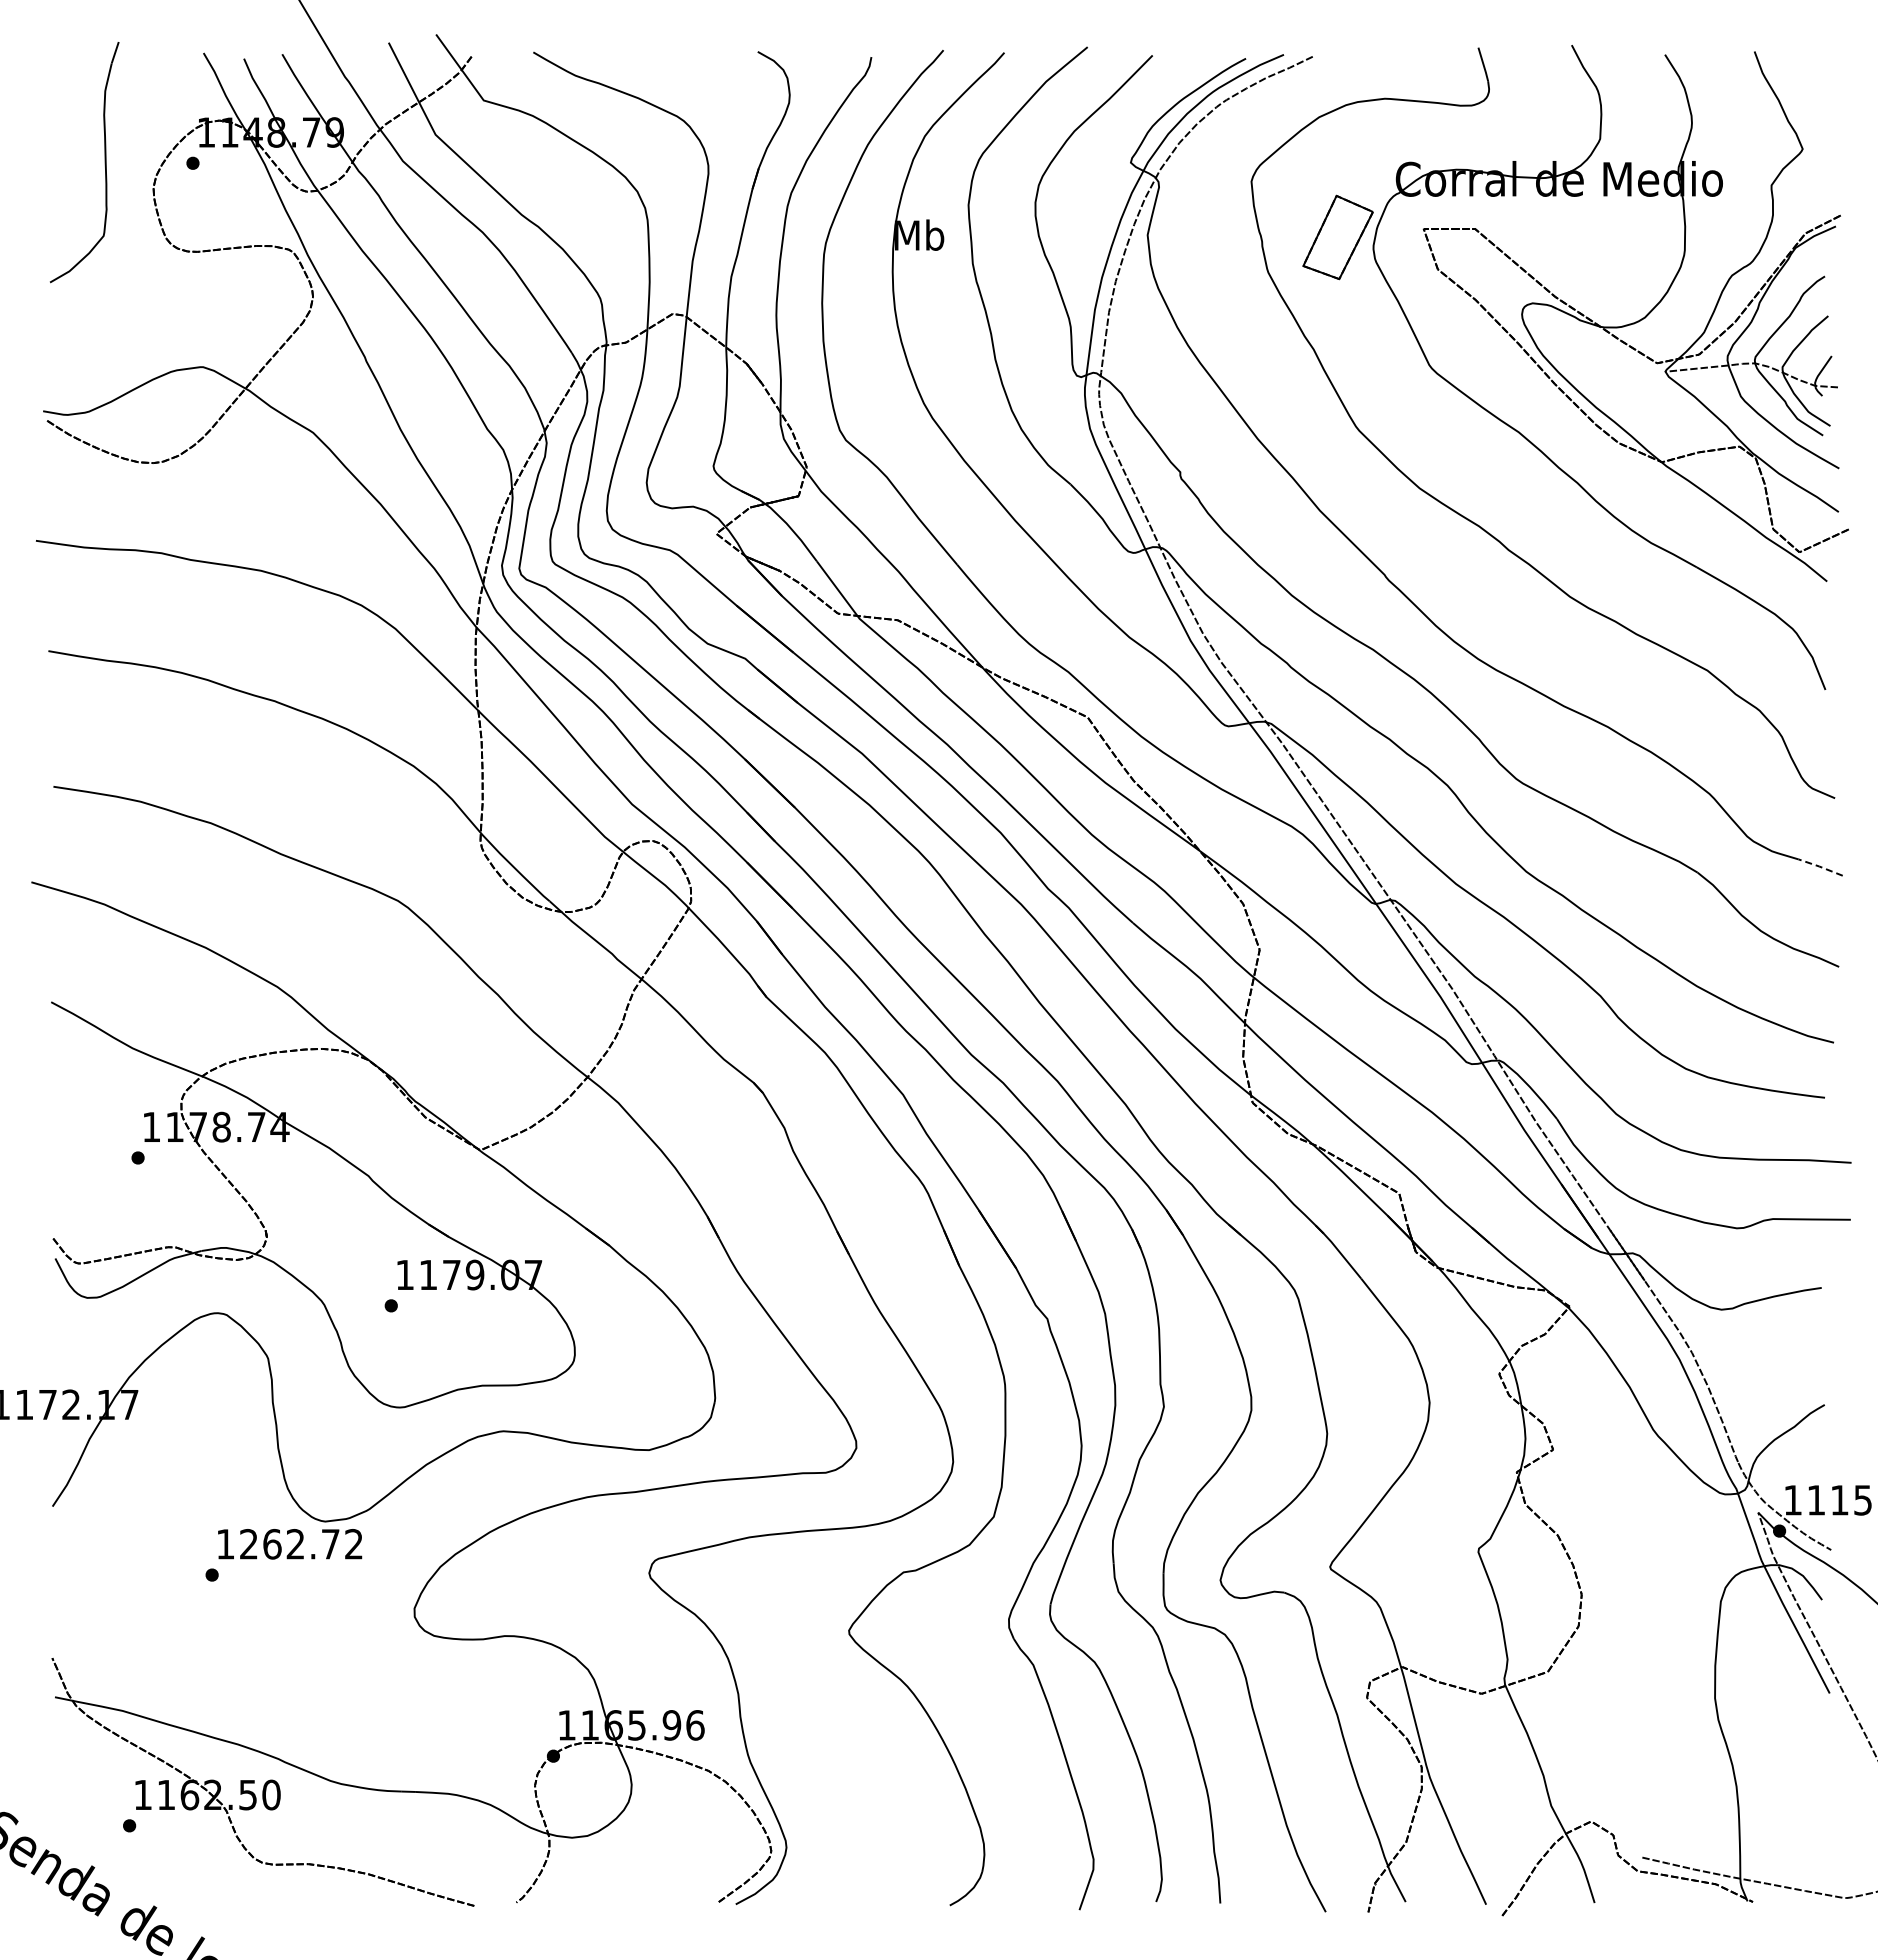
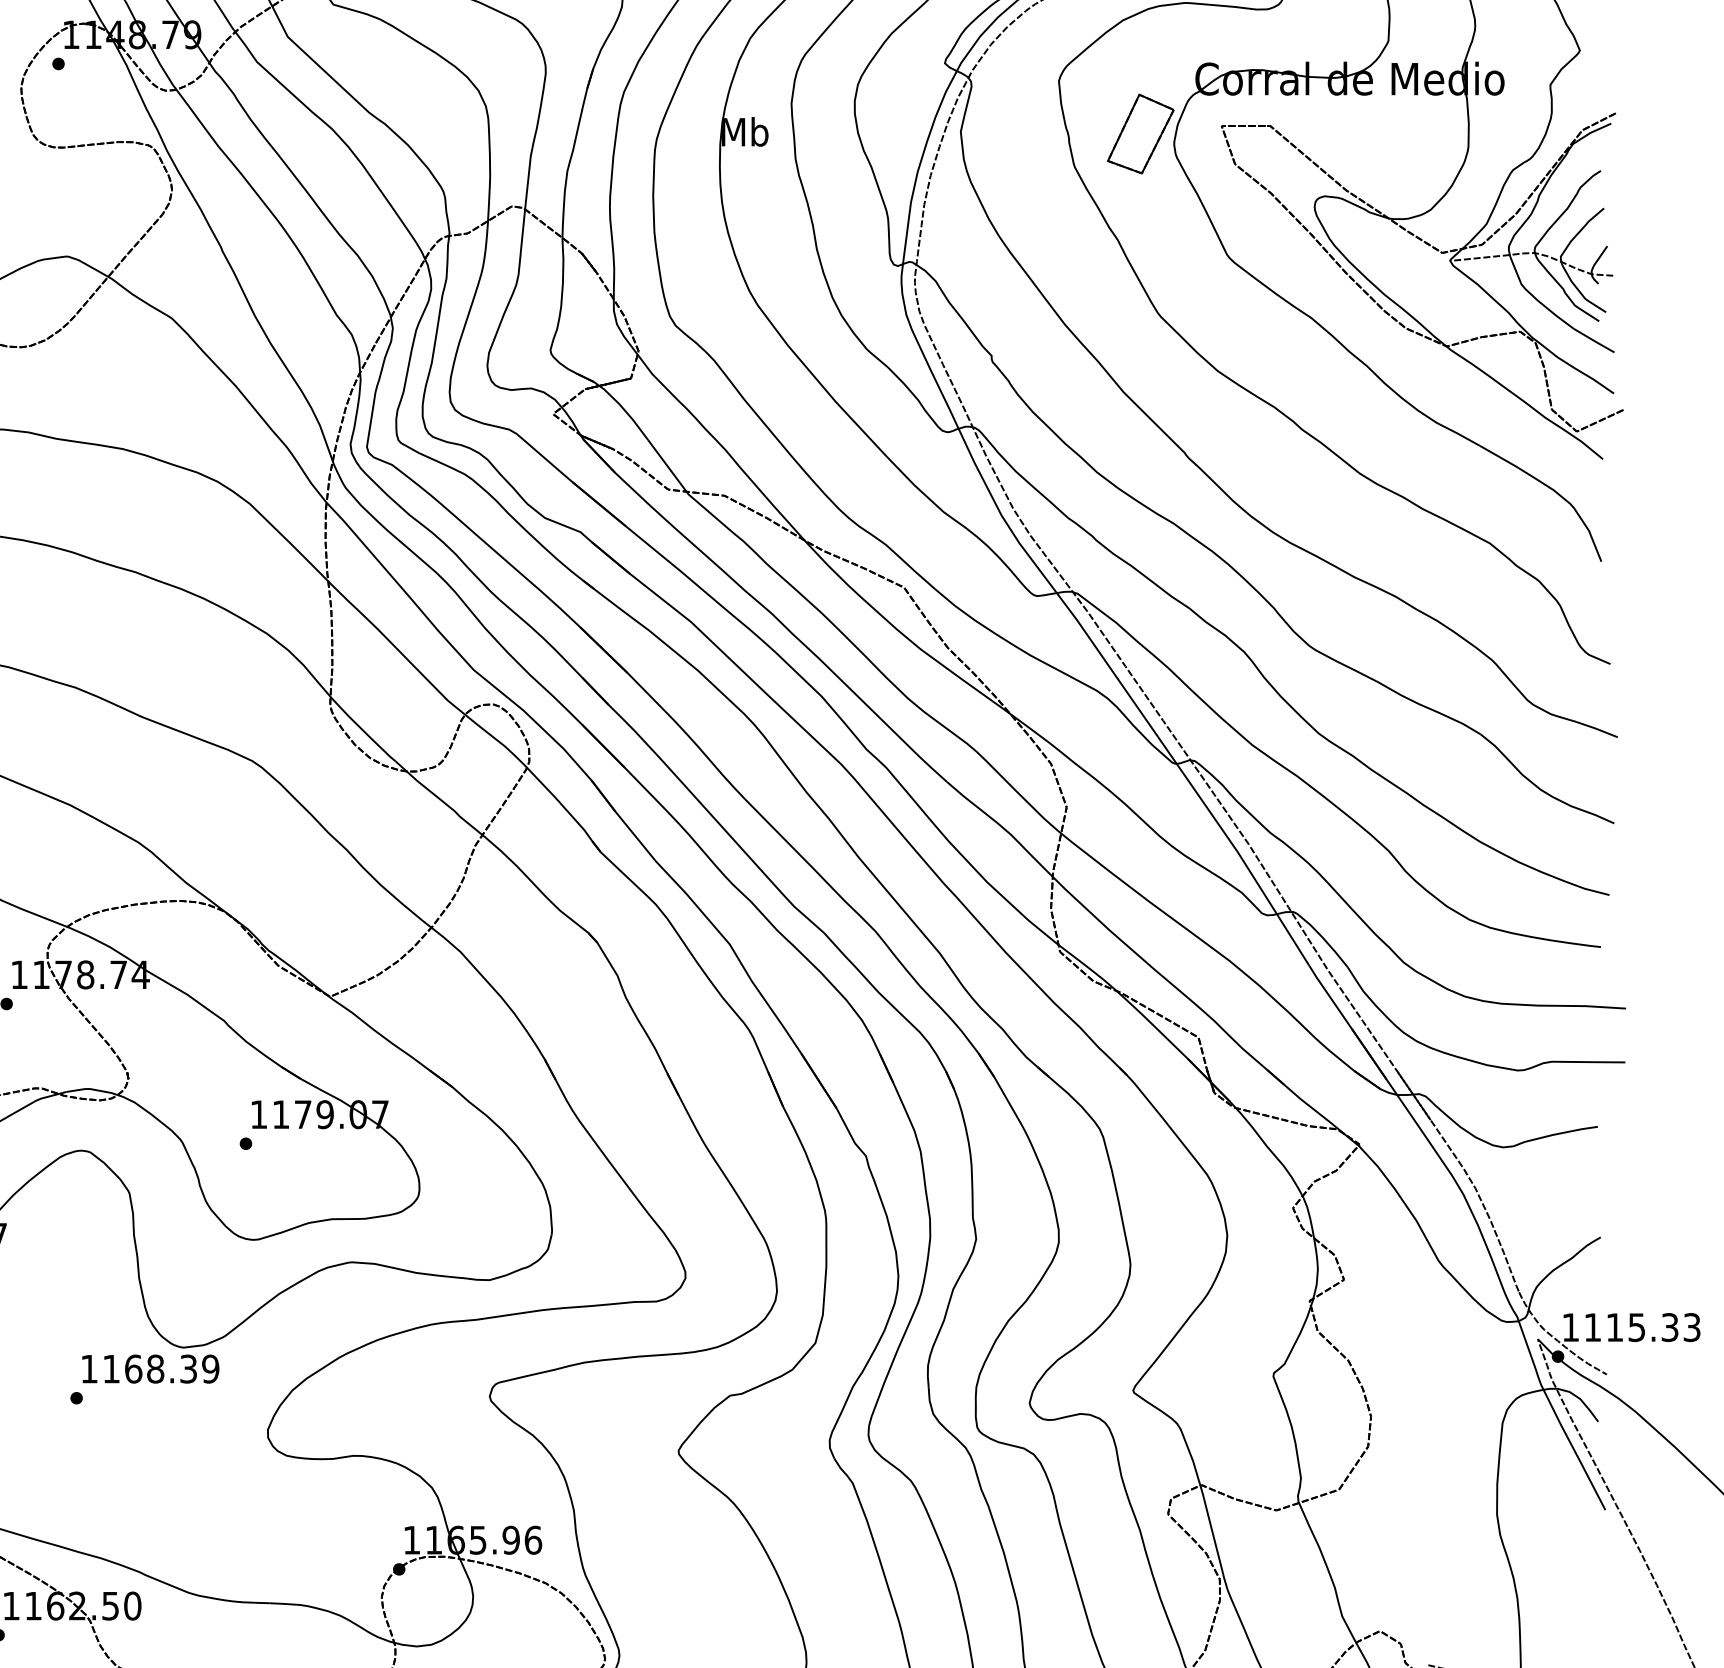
line: (1820, 866) -> (1596, 728), dashed -> solid
text: (301, 1544) -> (161, 1369), 1262.72 -> 1168.39

